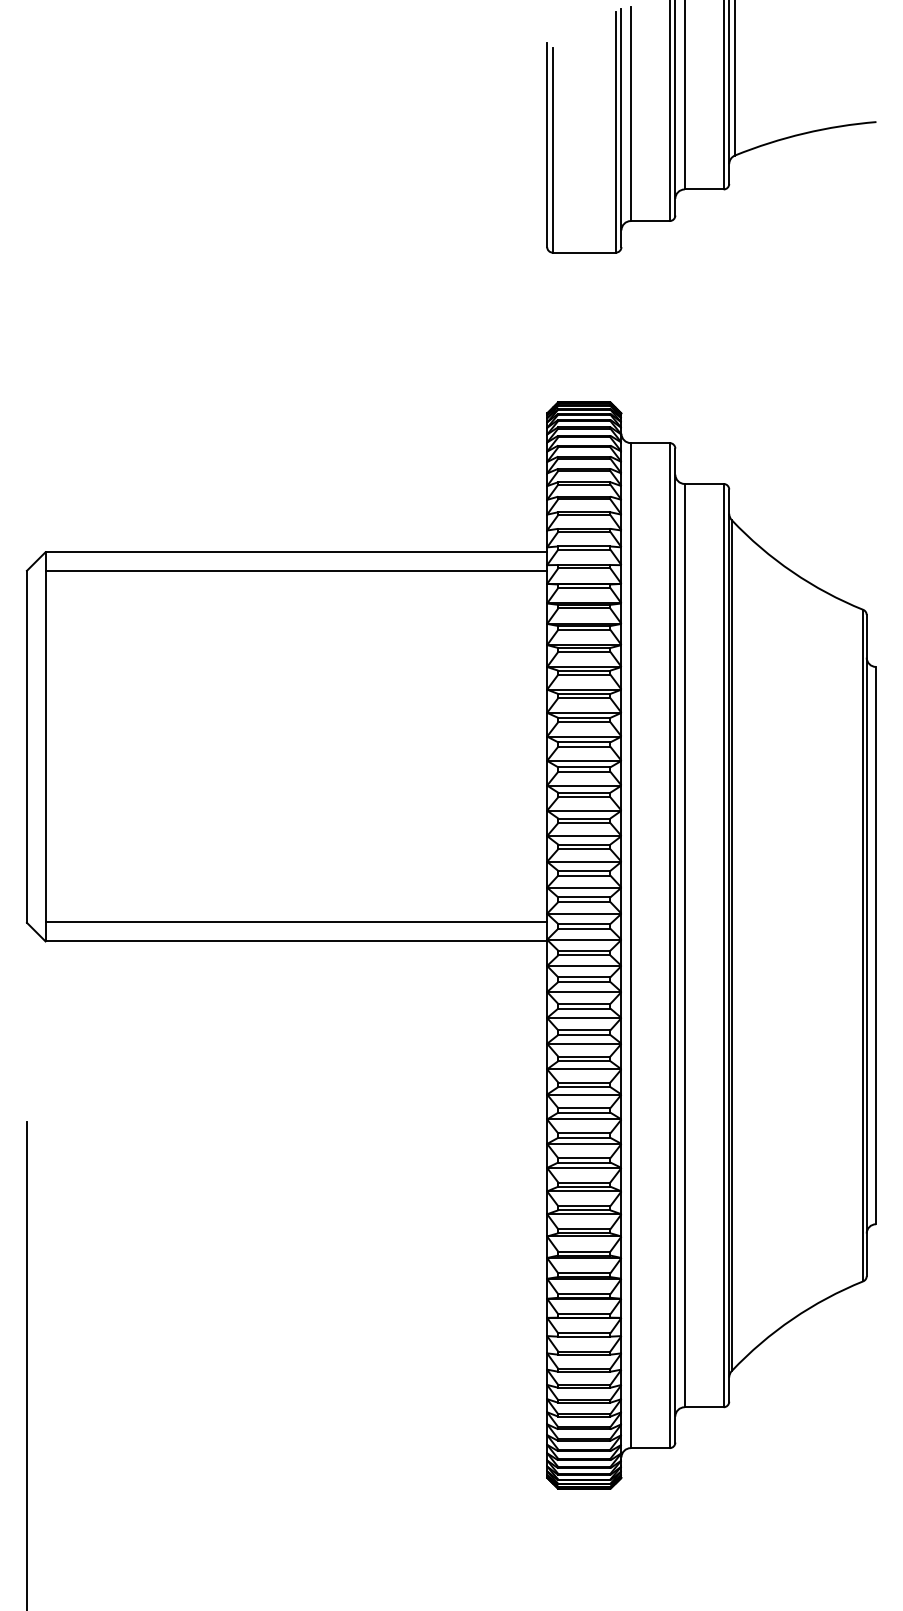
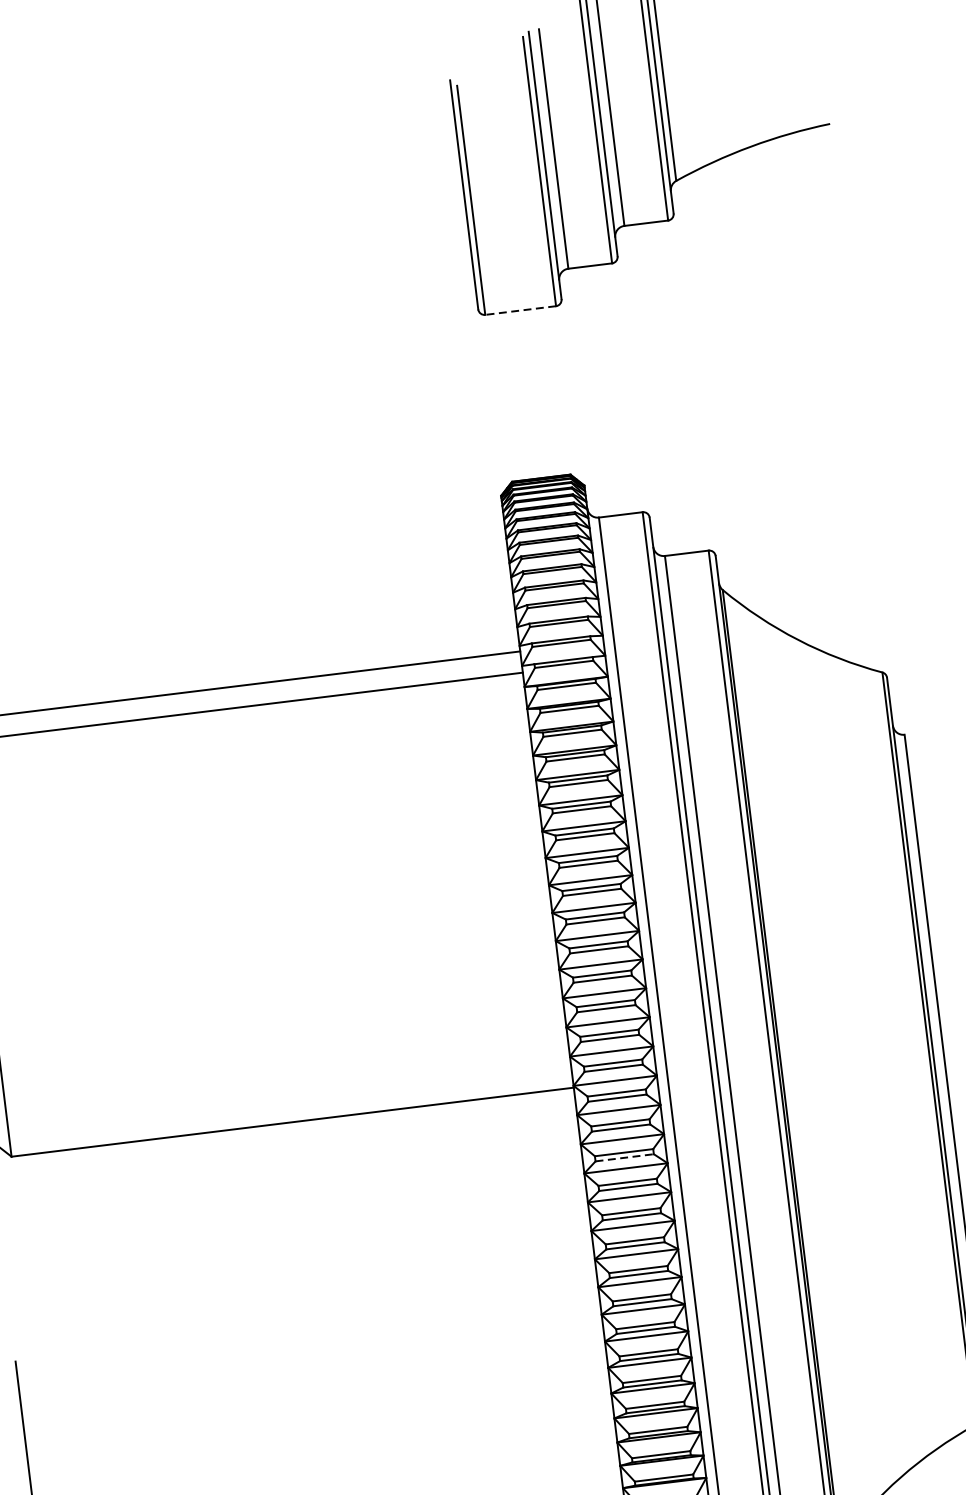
line: (584, 252) -> (520, 310), solid -> dashed
line: (296, 922) -> (290, 1100), removed
line: (584, 1008) -> (624, 1157), solid -> dashed

